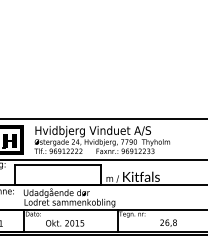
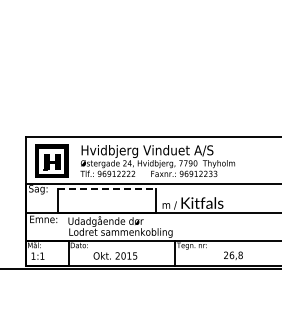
line: (58, 164) -> (107, 189), solid -> dashed

